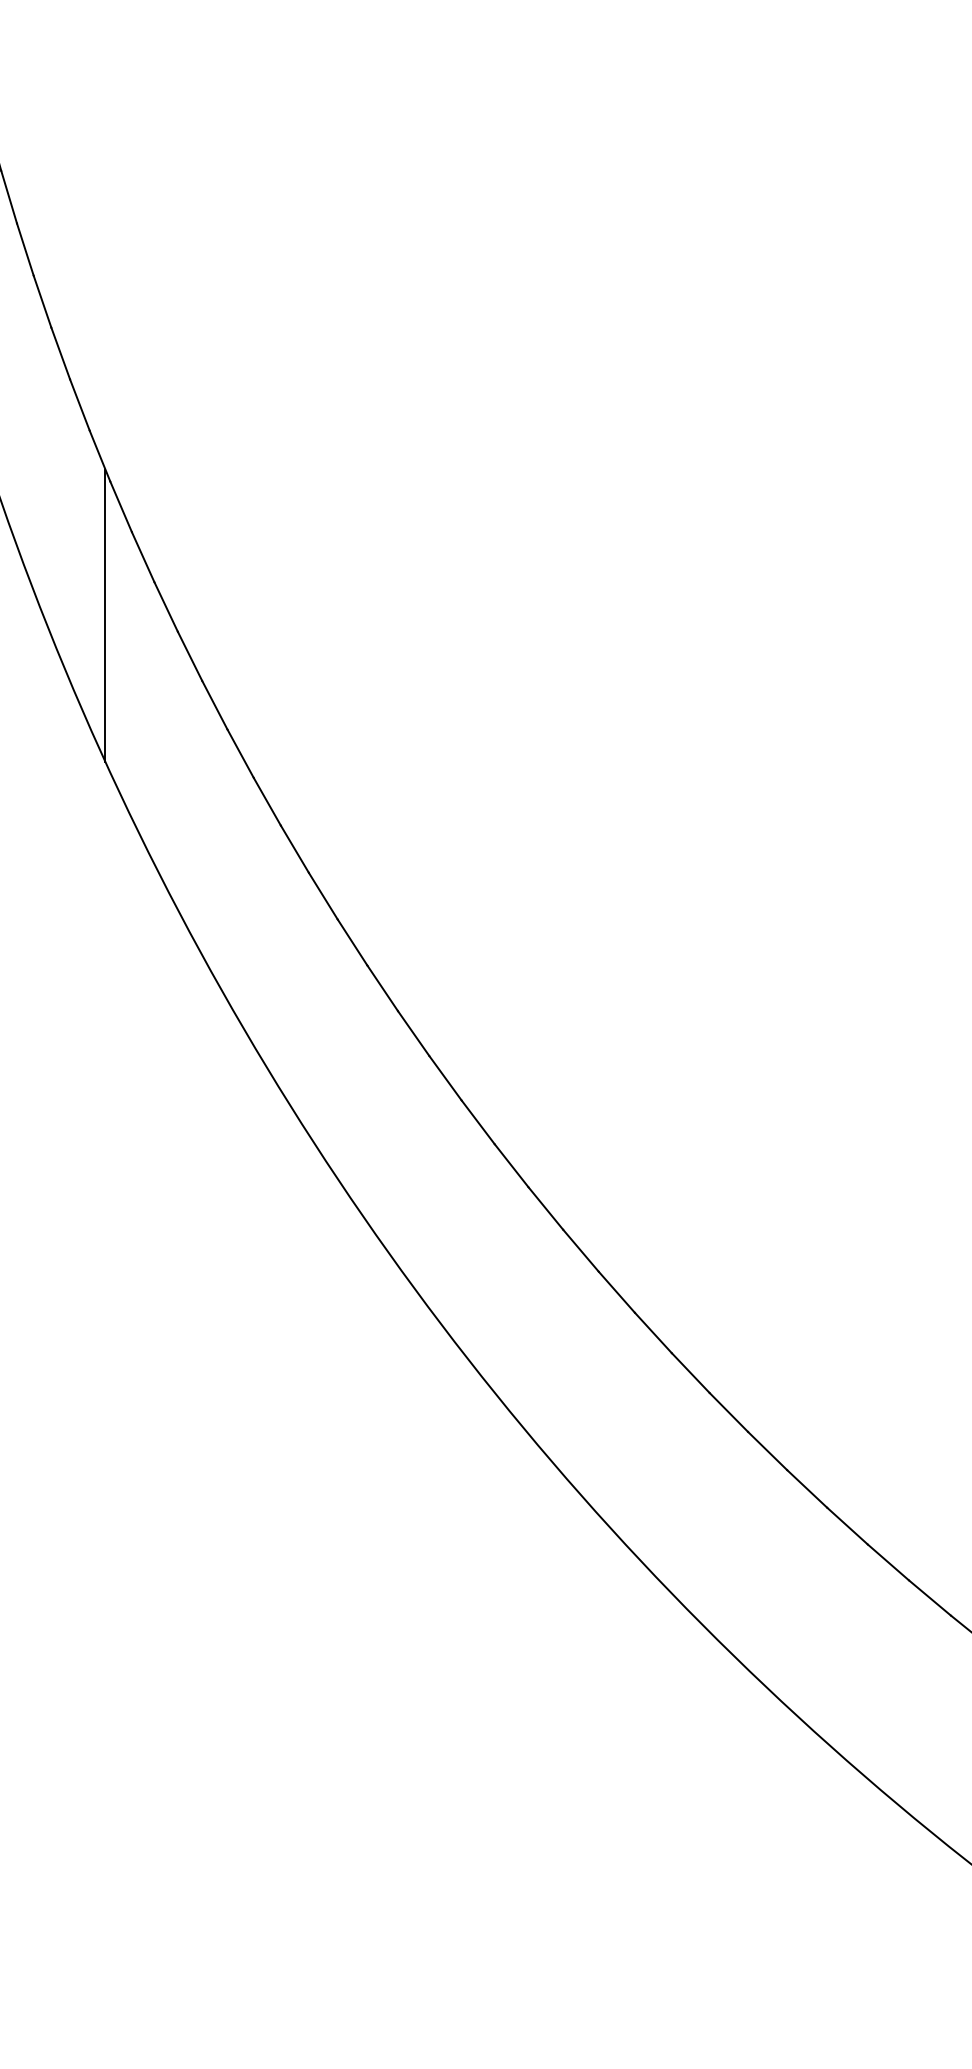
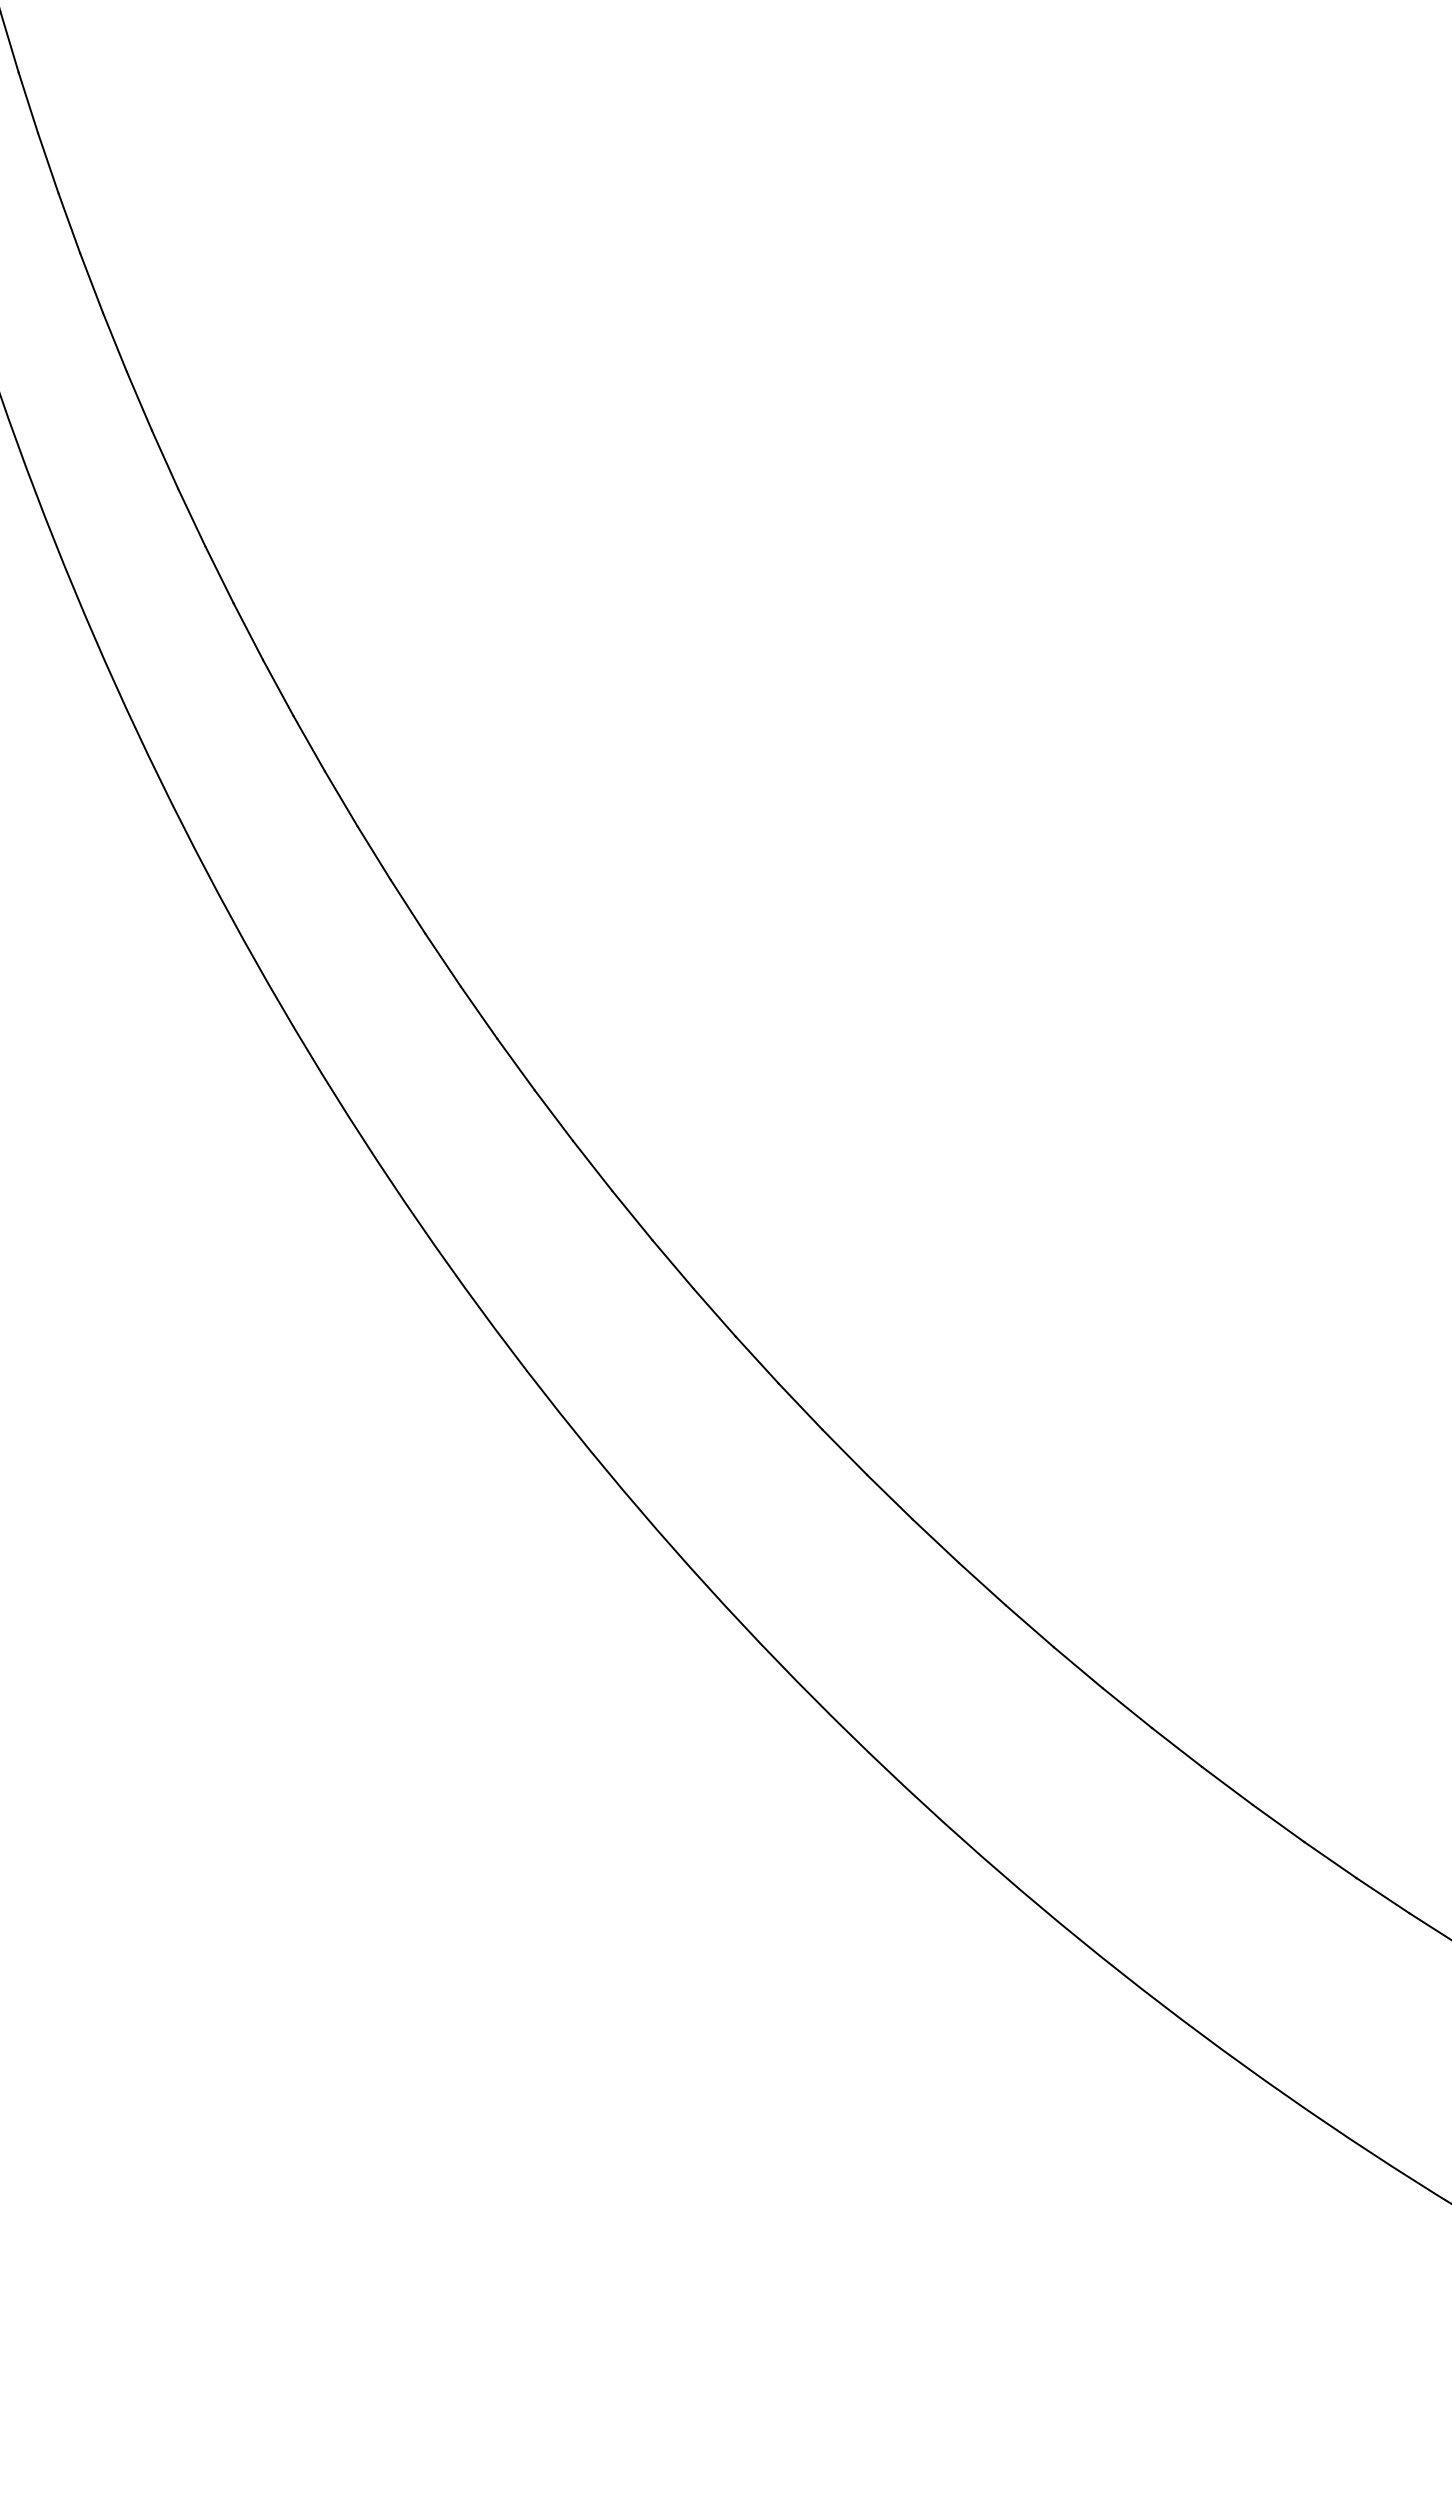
line: (105, 615) -> (121, 527), removed

